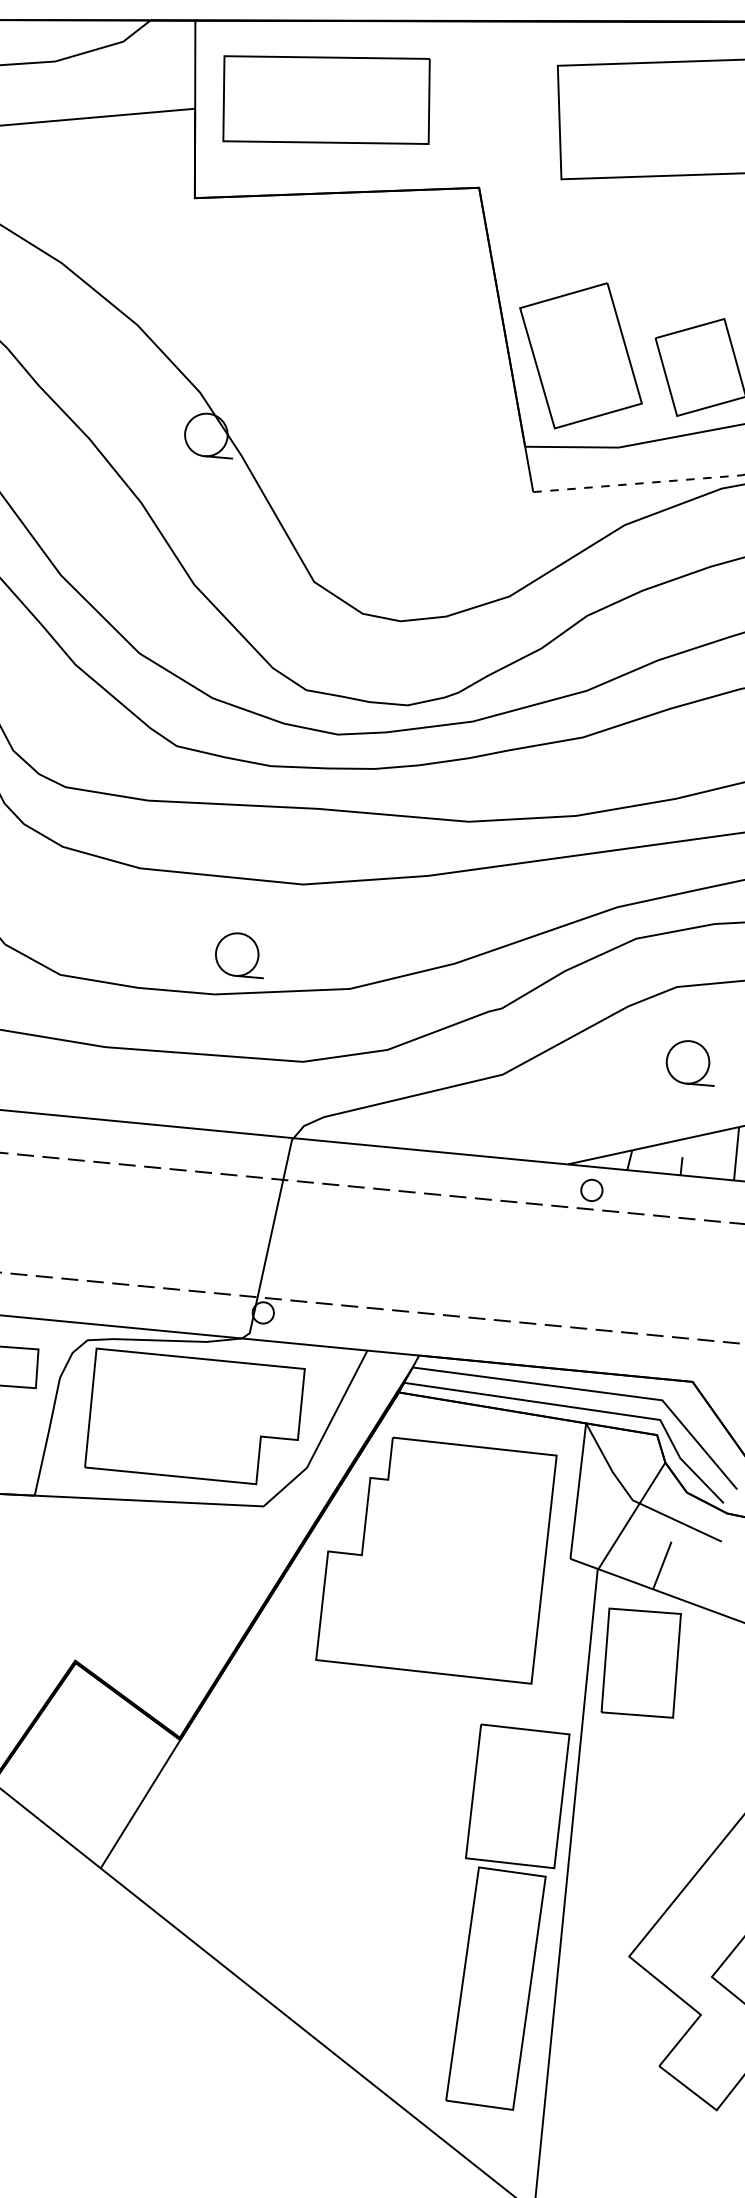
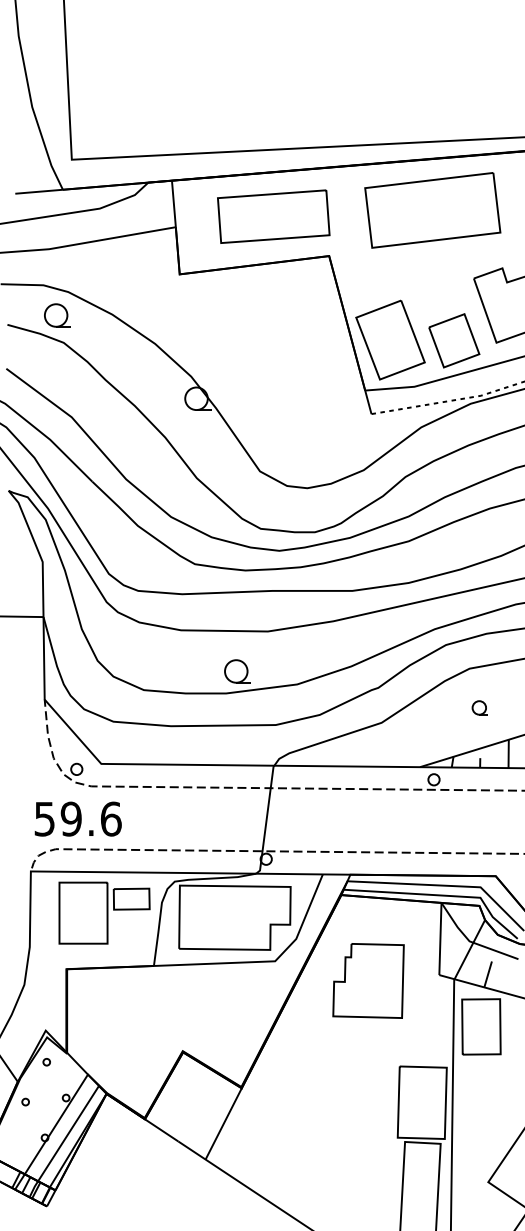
part: (326, 99) -> (273, 216), moved
part: (689, 1061) -> (479, 707), size x0.6
part: (436, 1557) -> (368, 980), size x0.6

